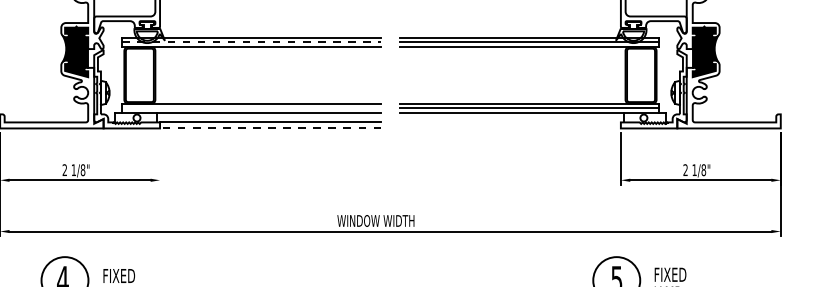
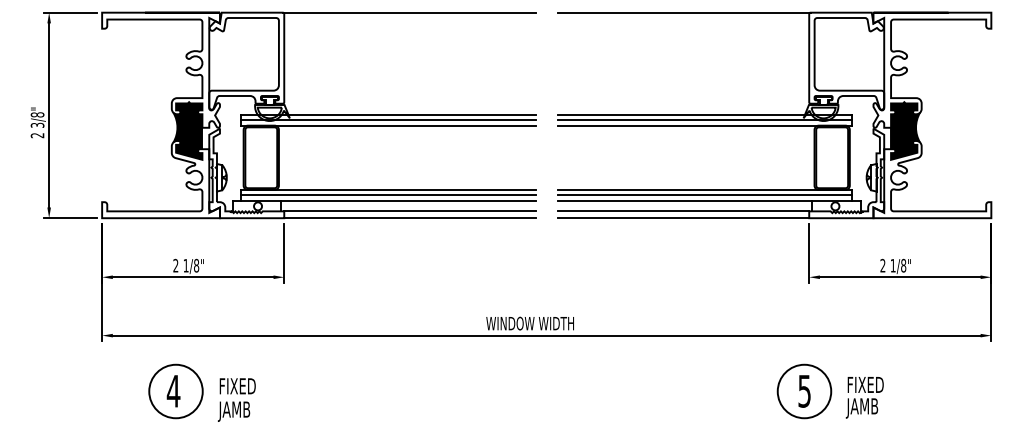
line: (252, 42) -> (389, 120), dashed -> solid
line: (251, 108) -> (388, 195), added
line: (510, 122) -> (683, 211), added
line: (270, 128) -> (410, 218), dashed -> solid
line: (510, 128) -> (683, 218), added
line: (160, 158) -> (284, 252), added

